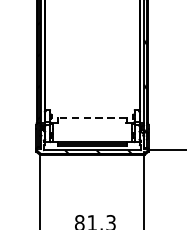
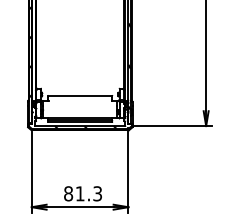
line: (92, 117) -> (80, 95), dashed -> solid

